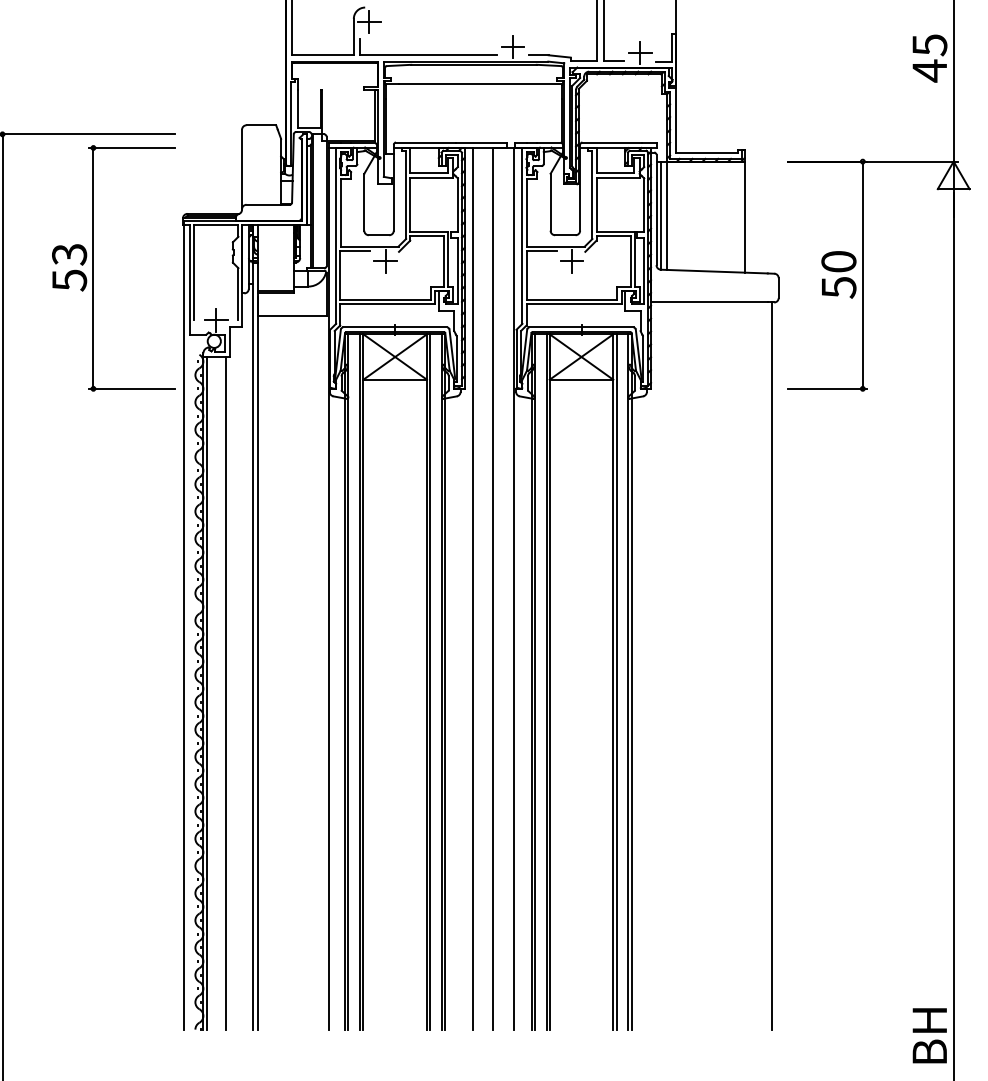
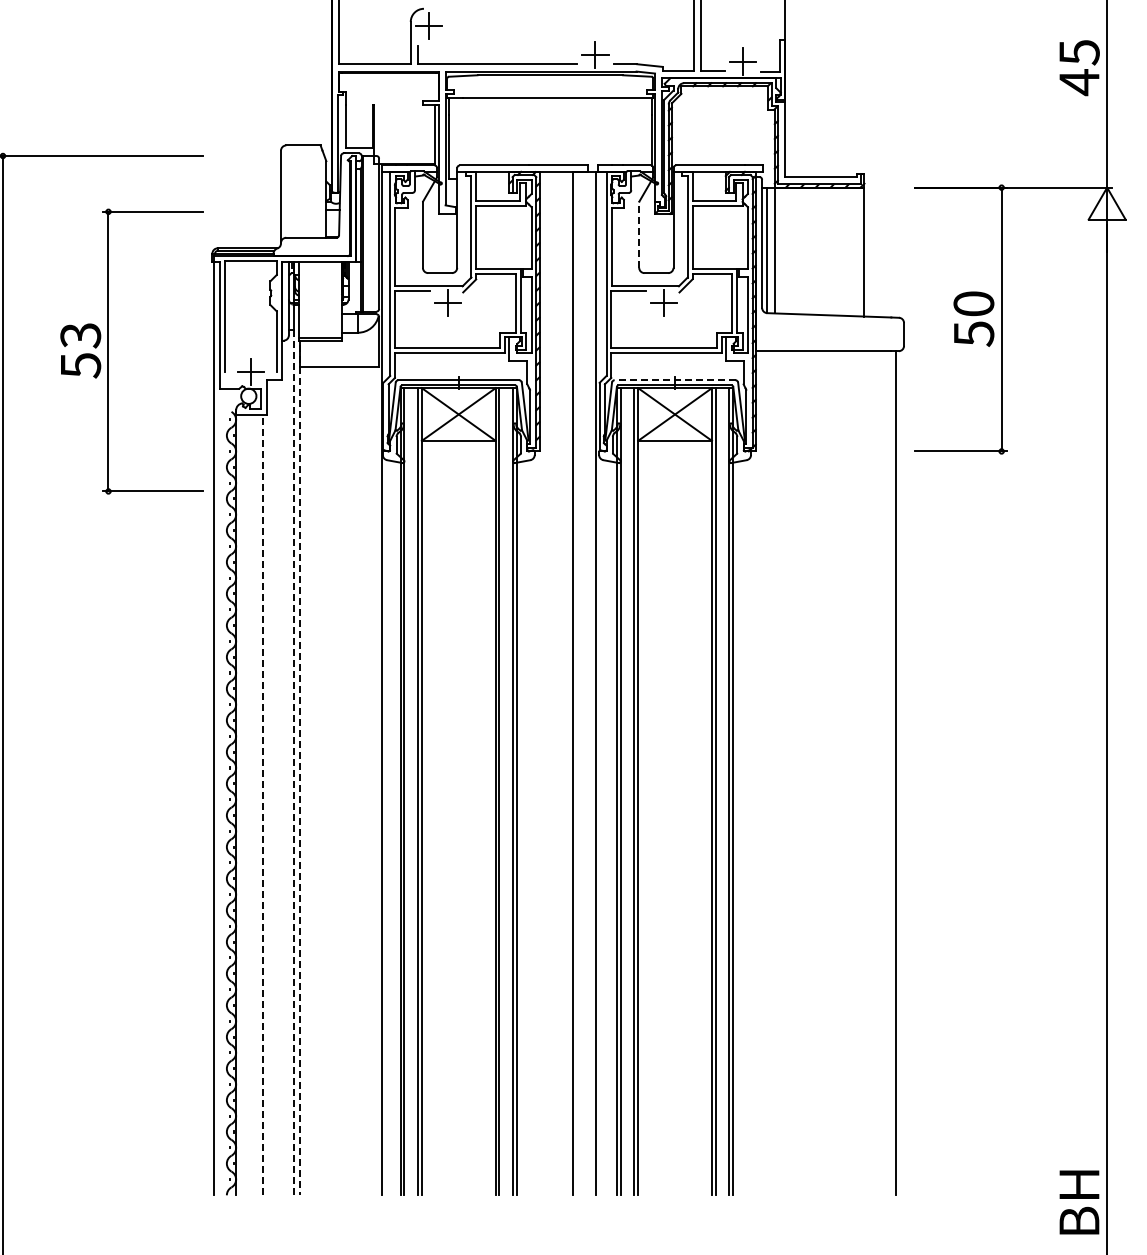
line: (550, 202) -> (639, 235), solid -> dashed
part: (93, 268) -> (108, 351), moved
line: (581, 327) -> (674, 380), solid -> dashed
line: (473, 588) -> (549, 683), removed
line: (252, 656) -> (293, 762), solid -> dashed
line: (257, 663) -> (299, 770), solid -> dashed
line: (207, 692) -> (240, 804), removed
line: (226, 692) -> (262, 804), solid -> dashed

